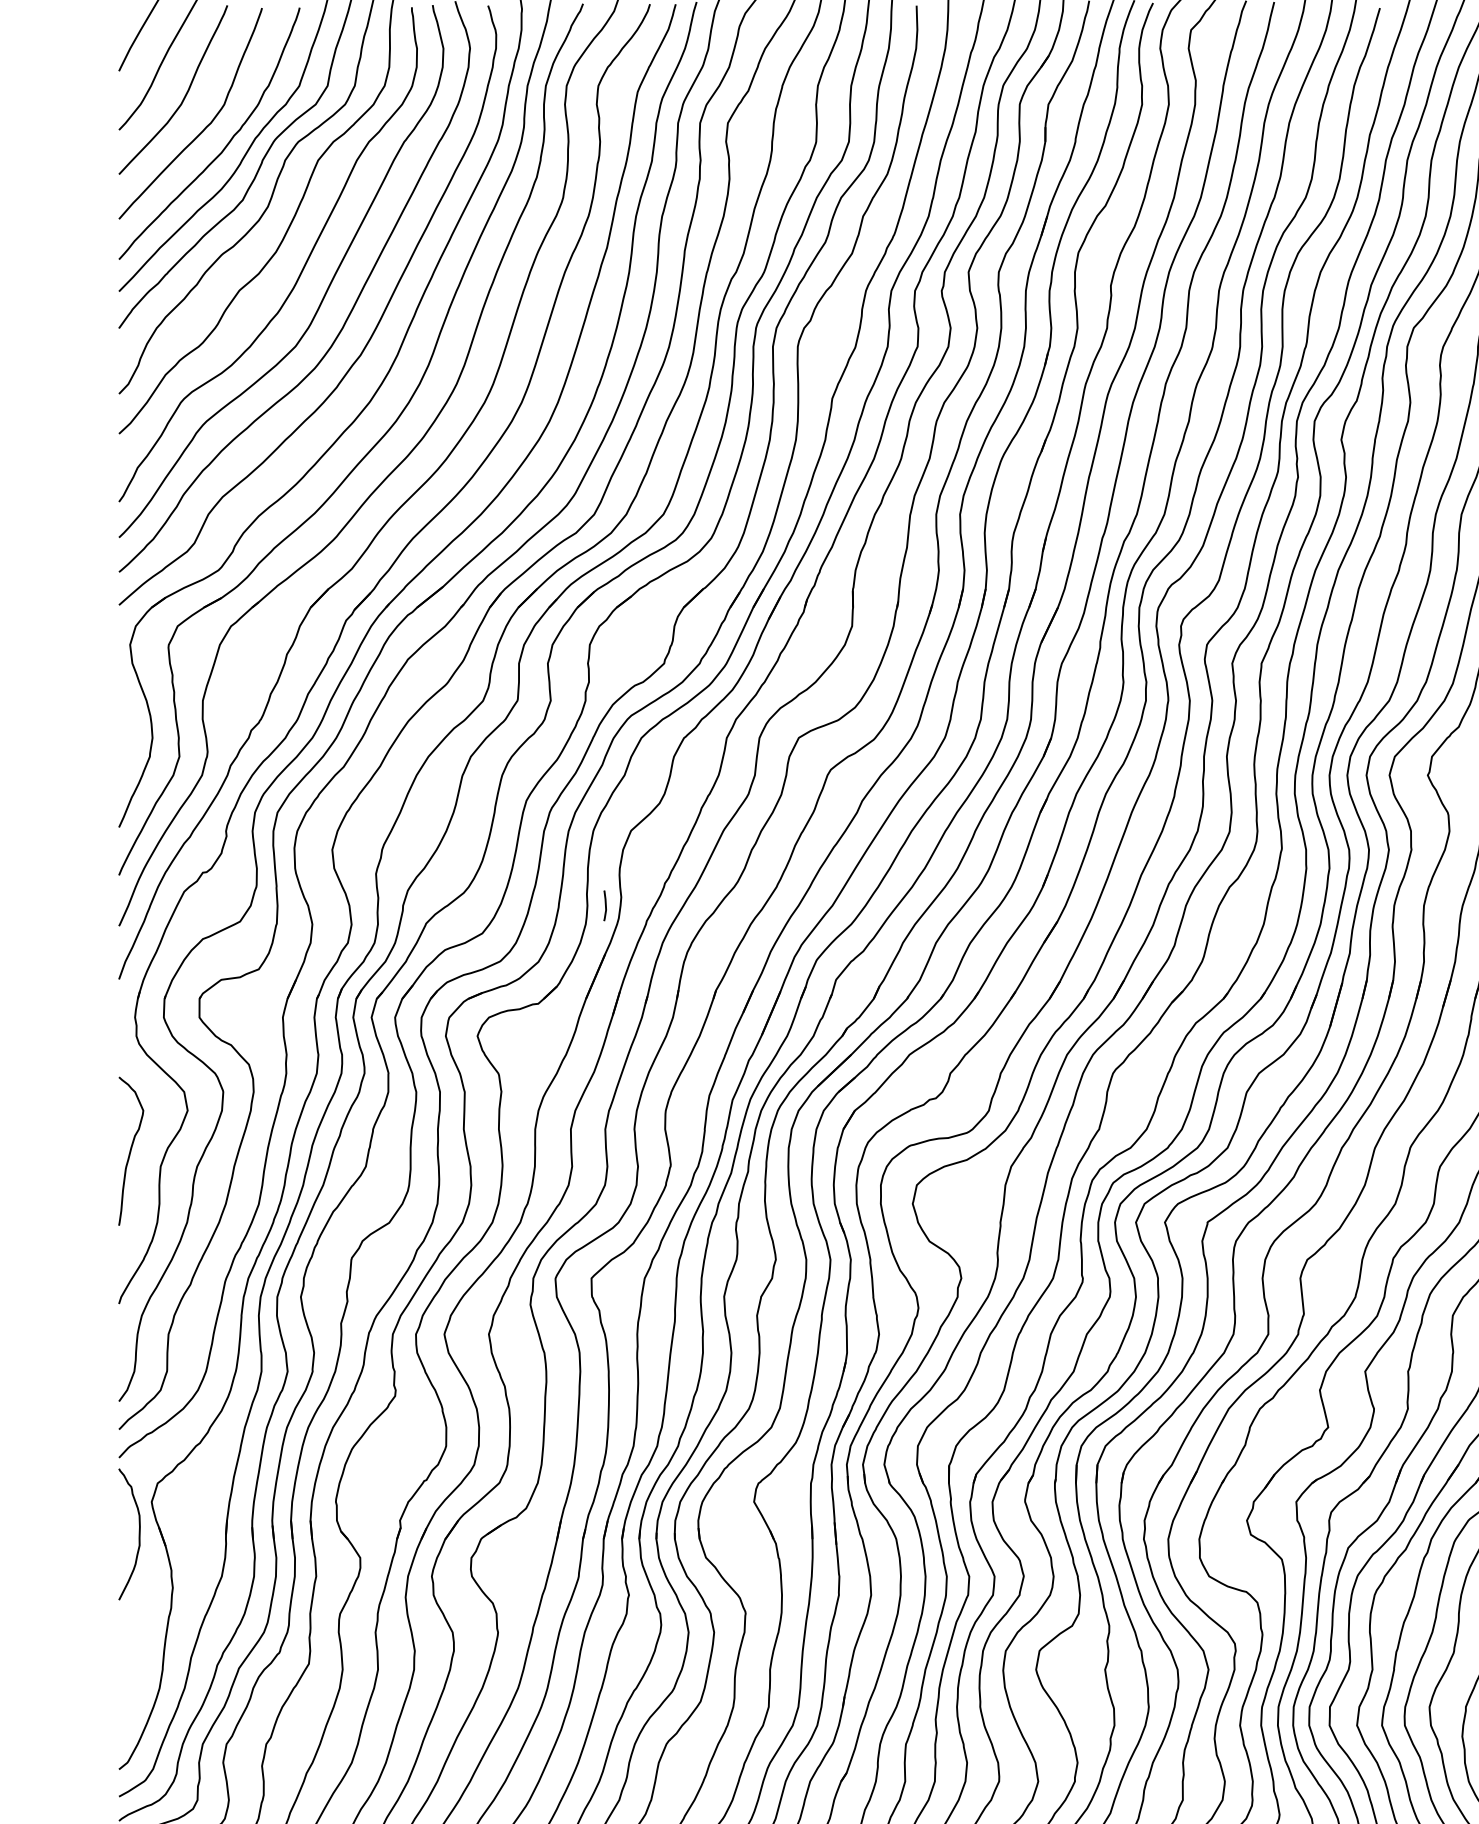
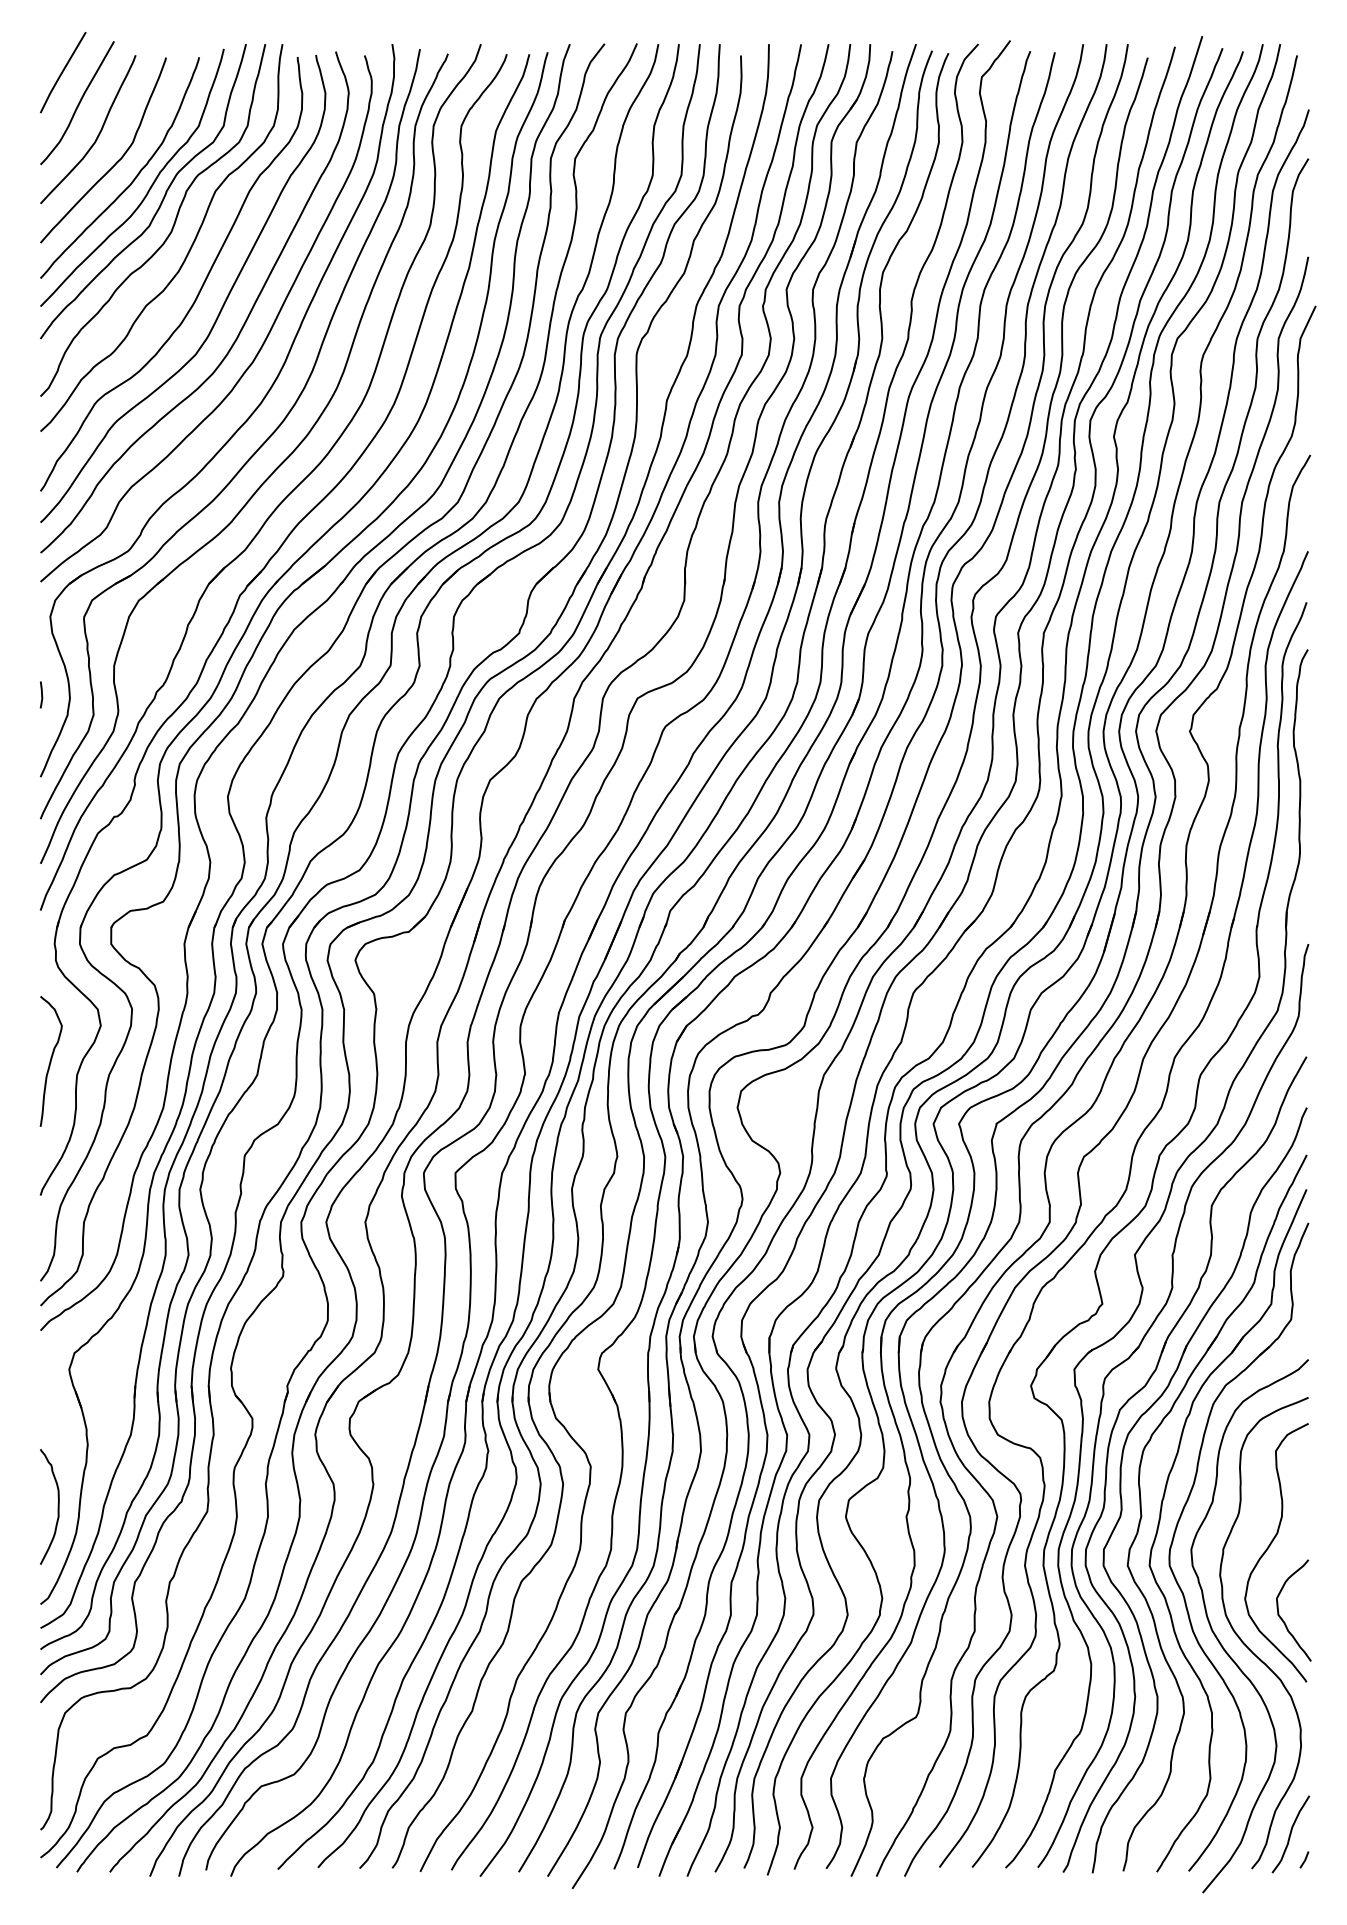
curve: (605, 905) -> (41, 694), moved
curve: (138, 1533) -> (57, 1506), moved

